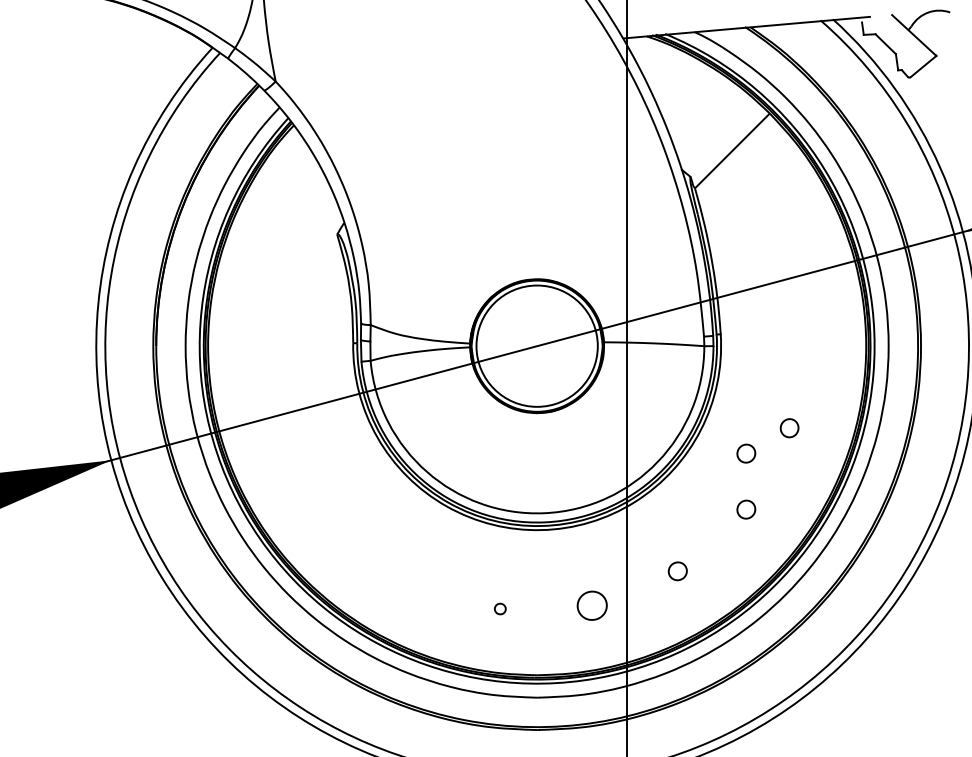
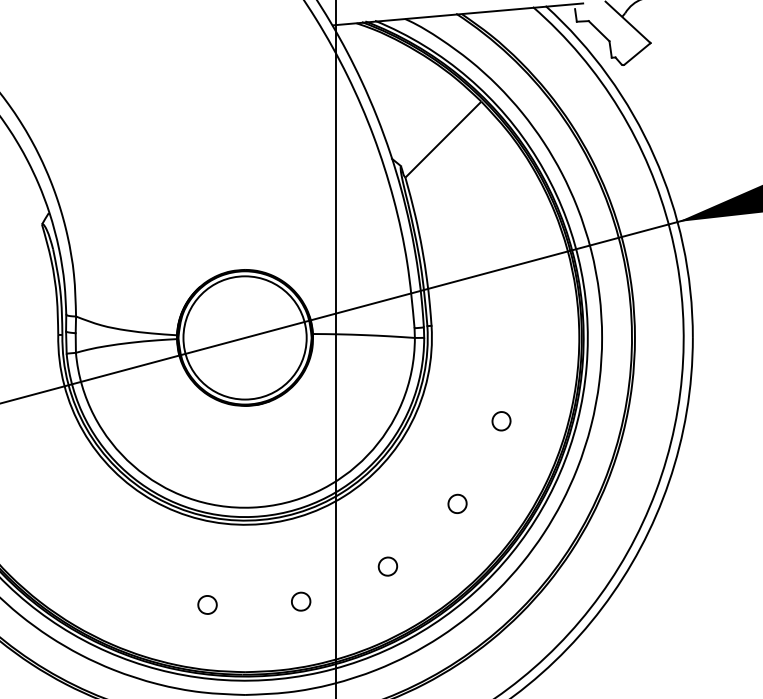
part: (746, 453) -> (457, 446), removed
part: (592, 605) -> (301, 601), size x0.62
part: (500, 608) -> (207, 604), size x1.67

